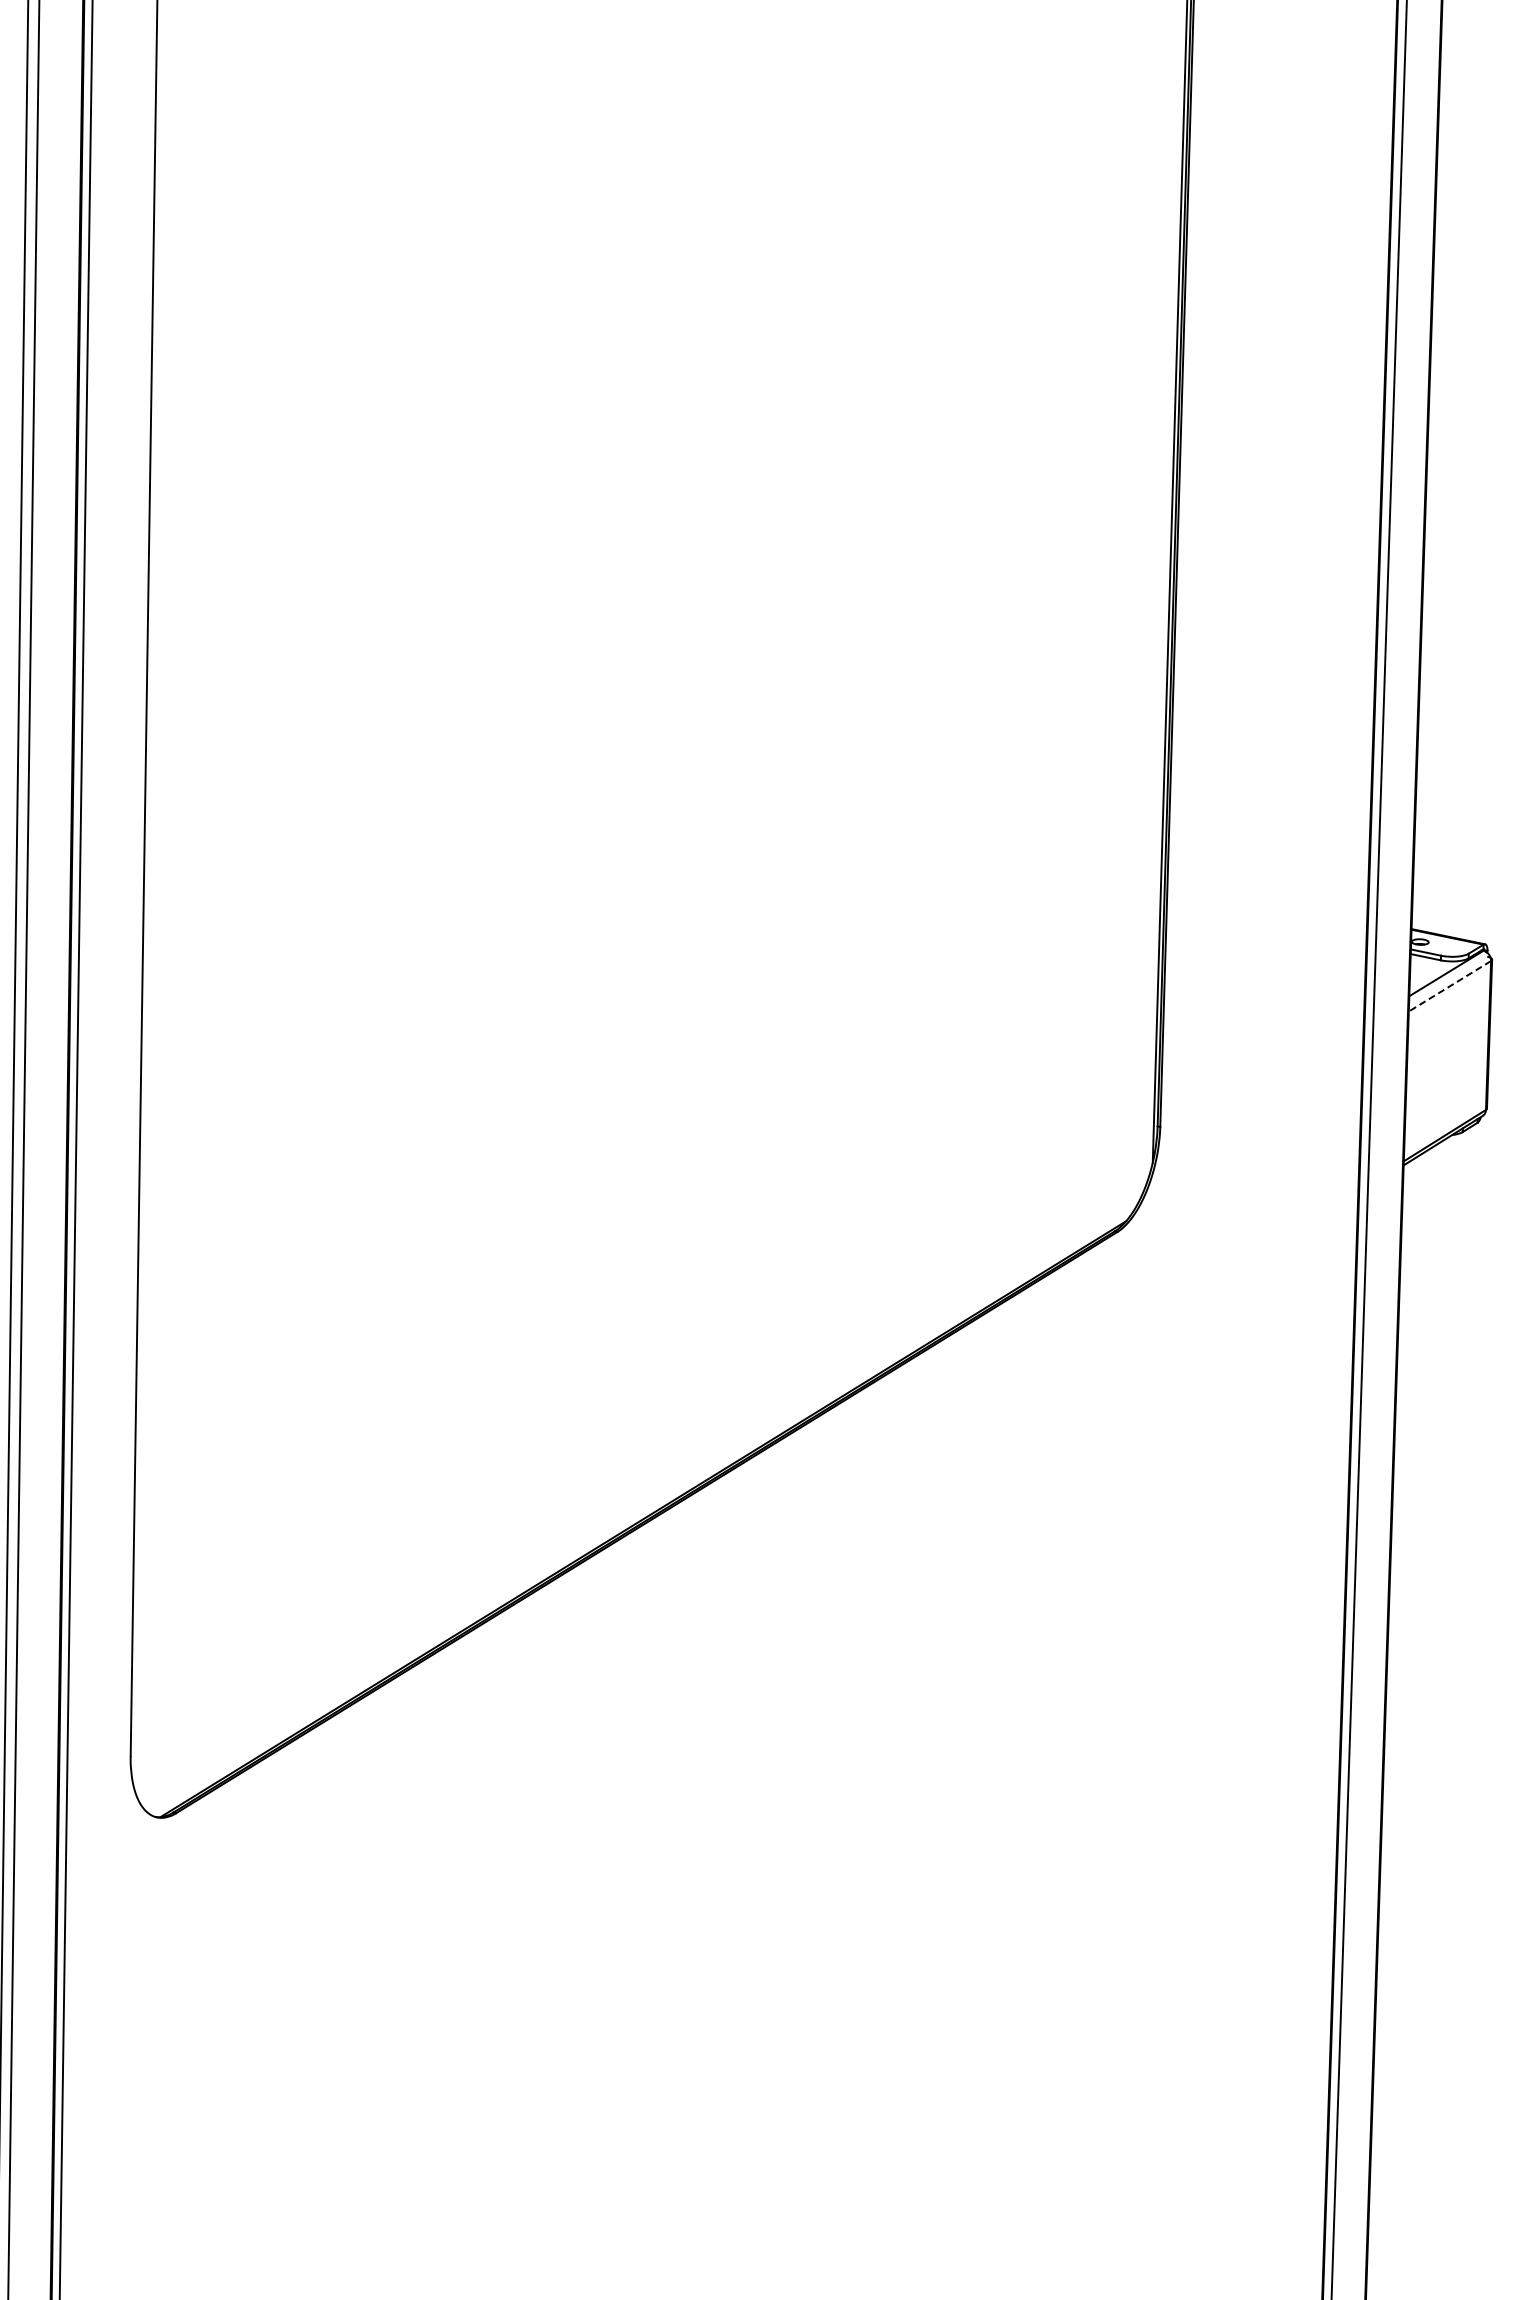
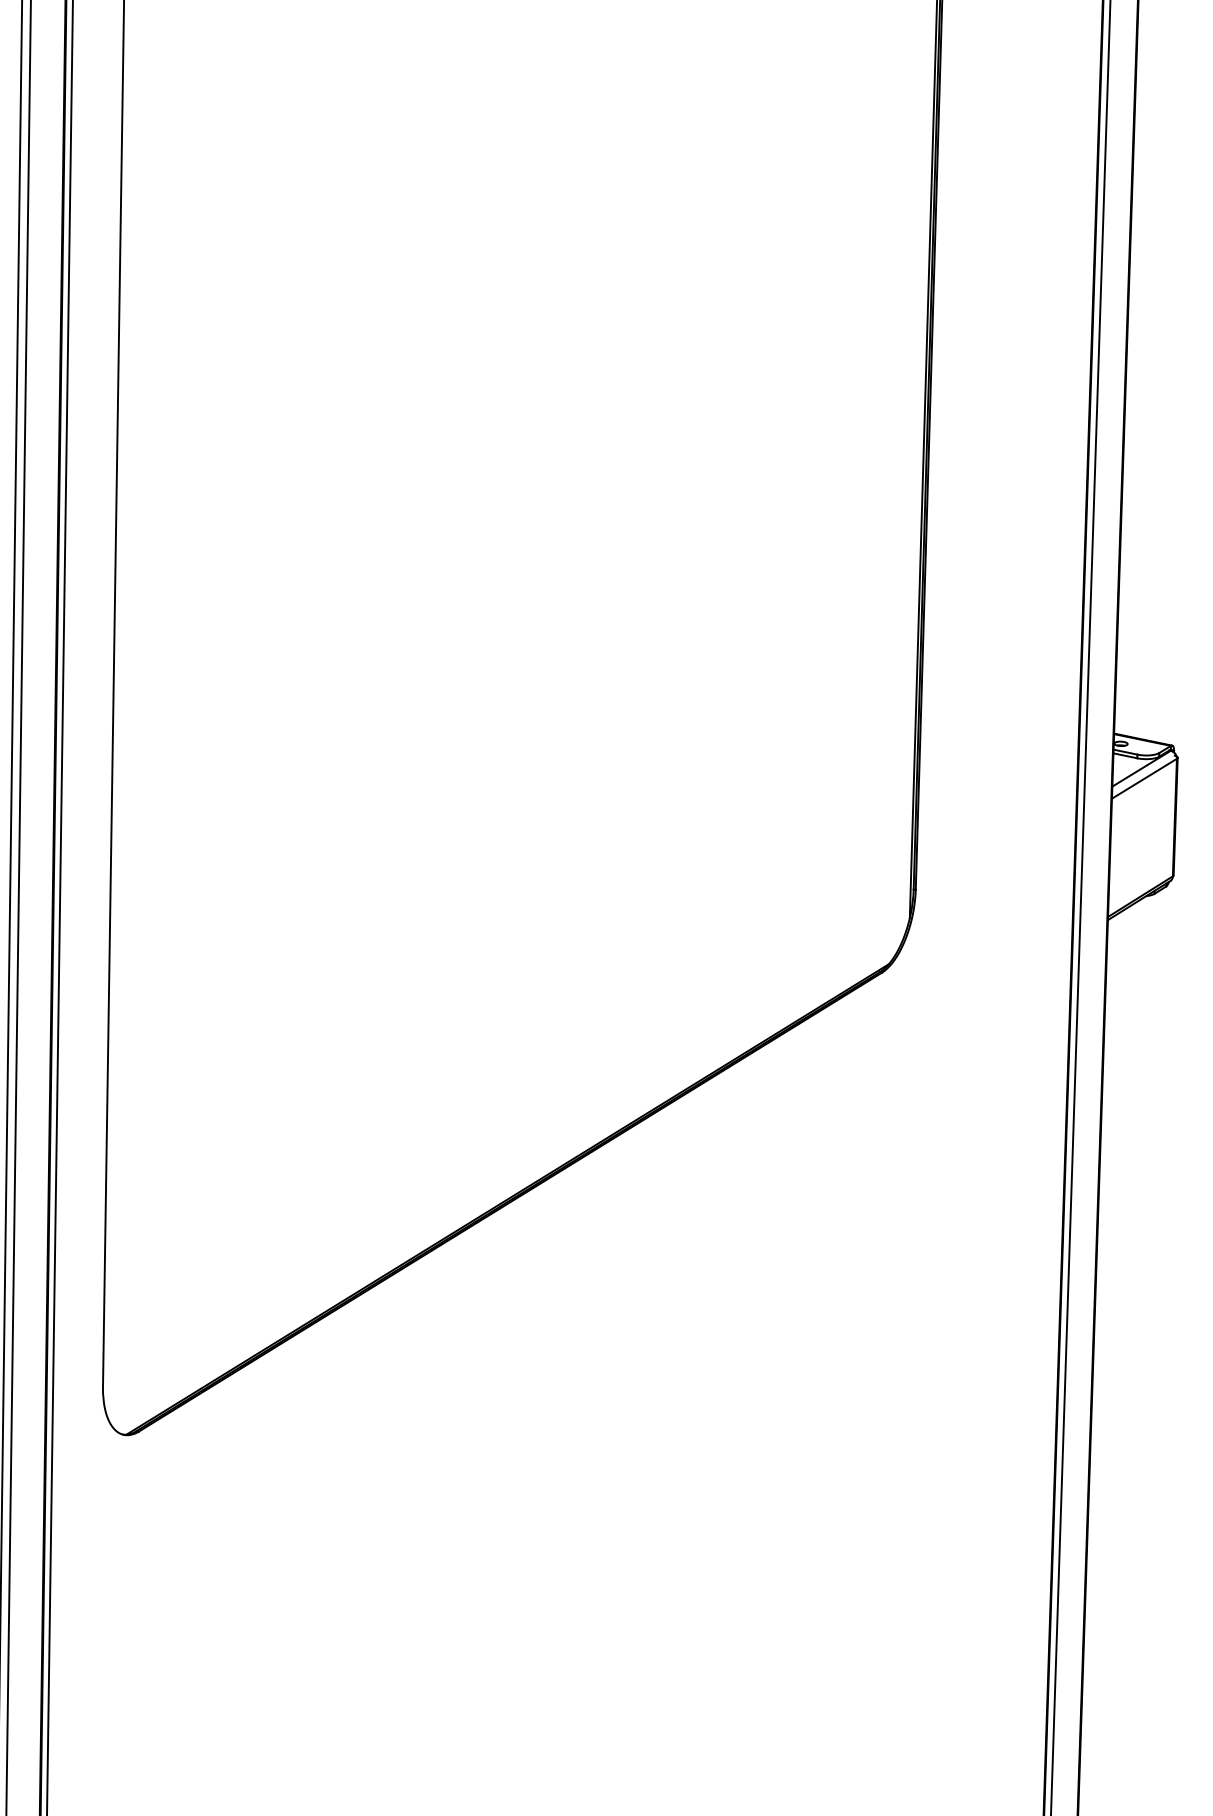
line: (1449, 986) -> (1144, 778), dashed -> solid

